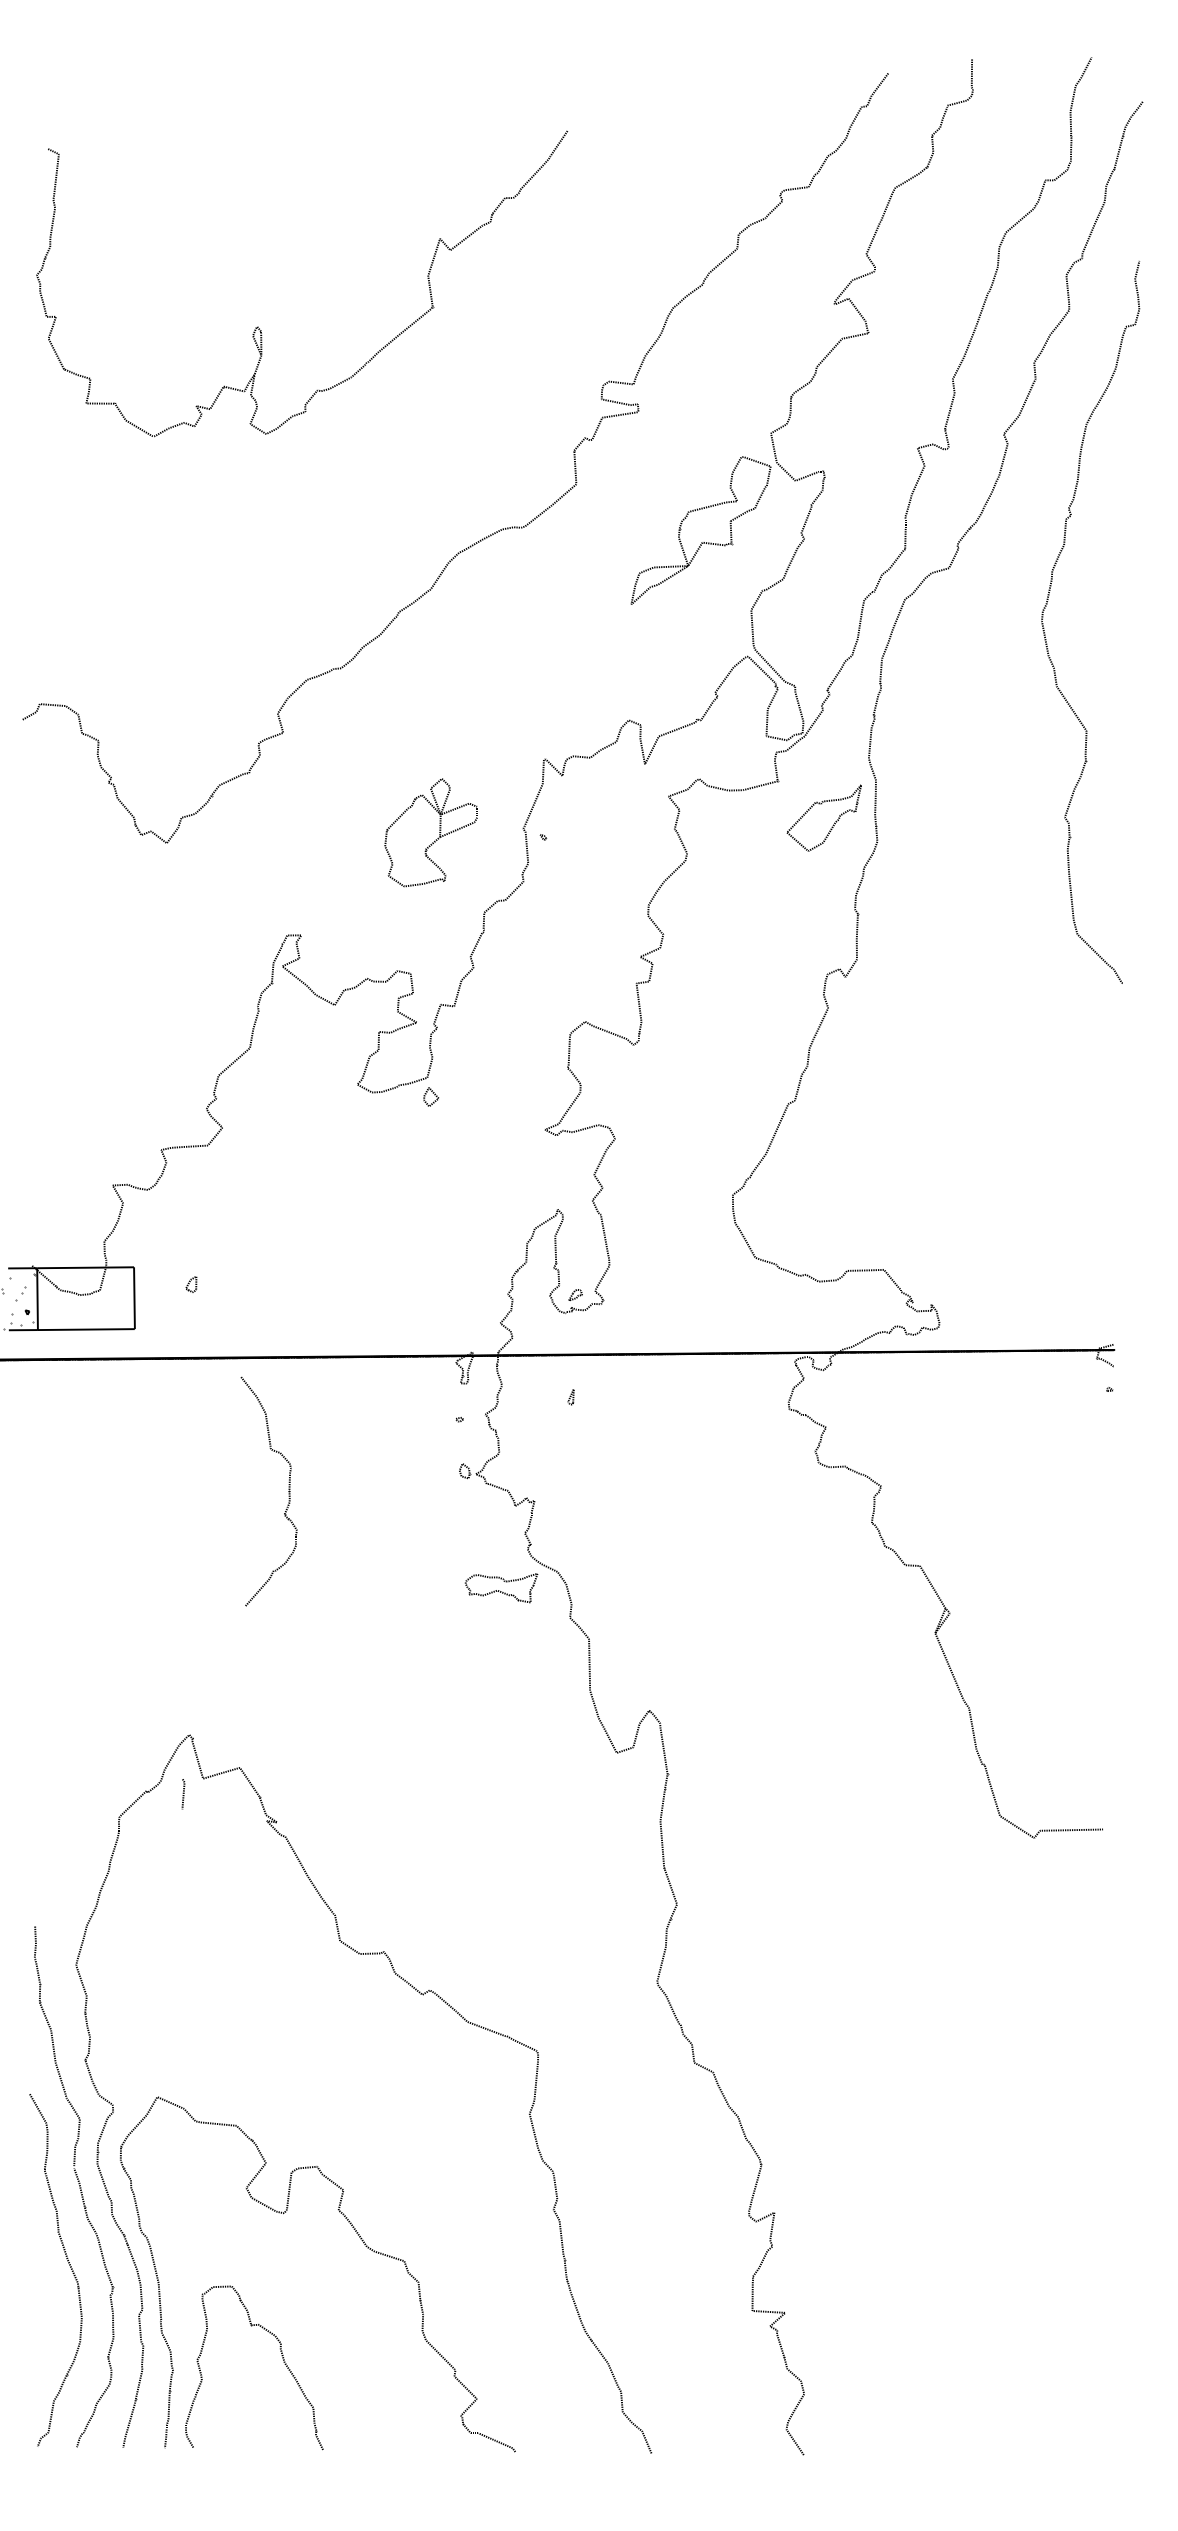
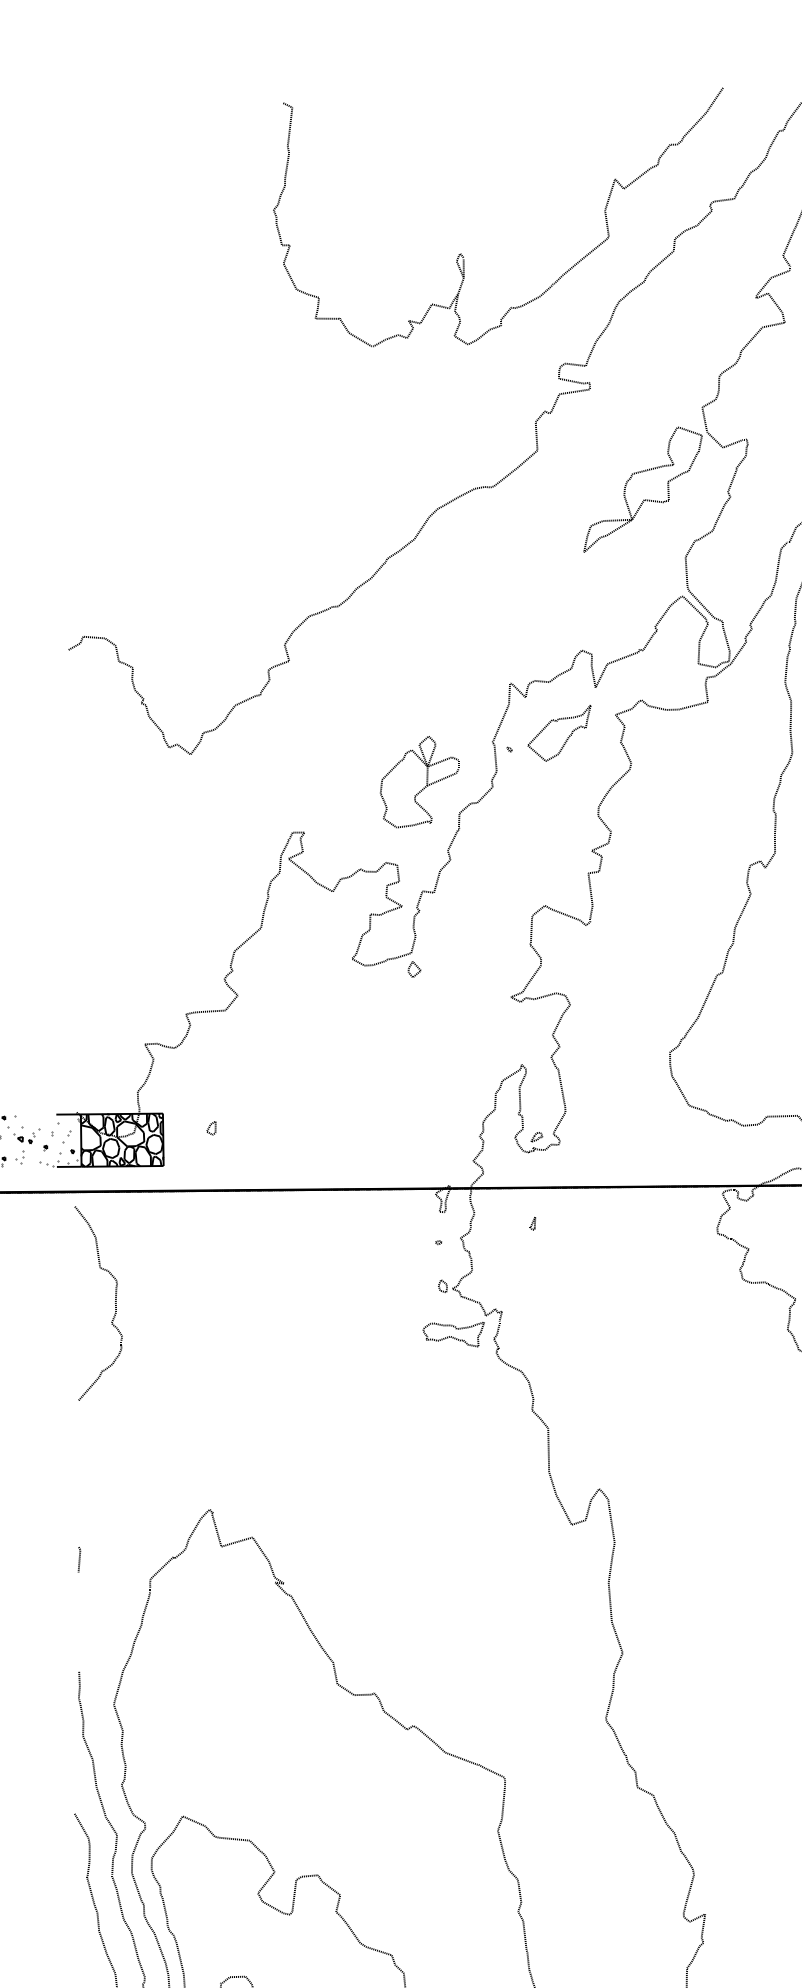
part: (258, 326) -> (461, 253), moved
part: (832, 825) -> (566, 739), moved
curve: (435, 839) -> (423, 787), moved
hatch: (85, 1298) -> (121, 1140), added
curve: (288, 1491) -> (115, 1303), moved
part: (501, 1588) -> (453, 1334), moved
line: (183, 1793) -> (79, 1559), moved

